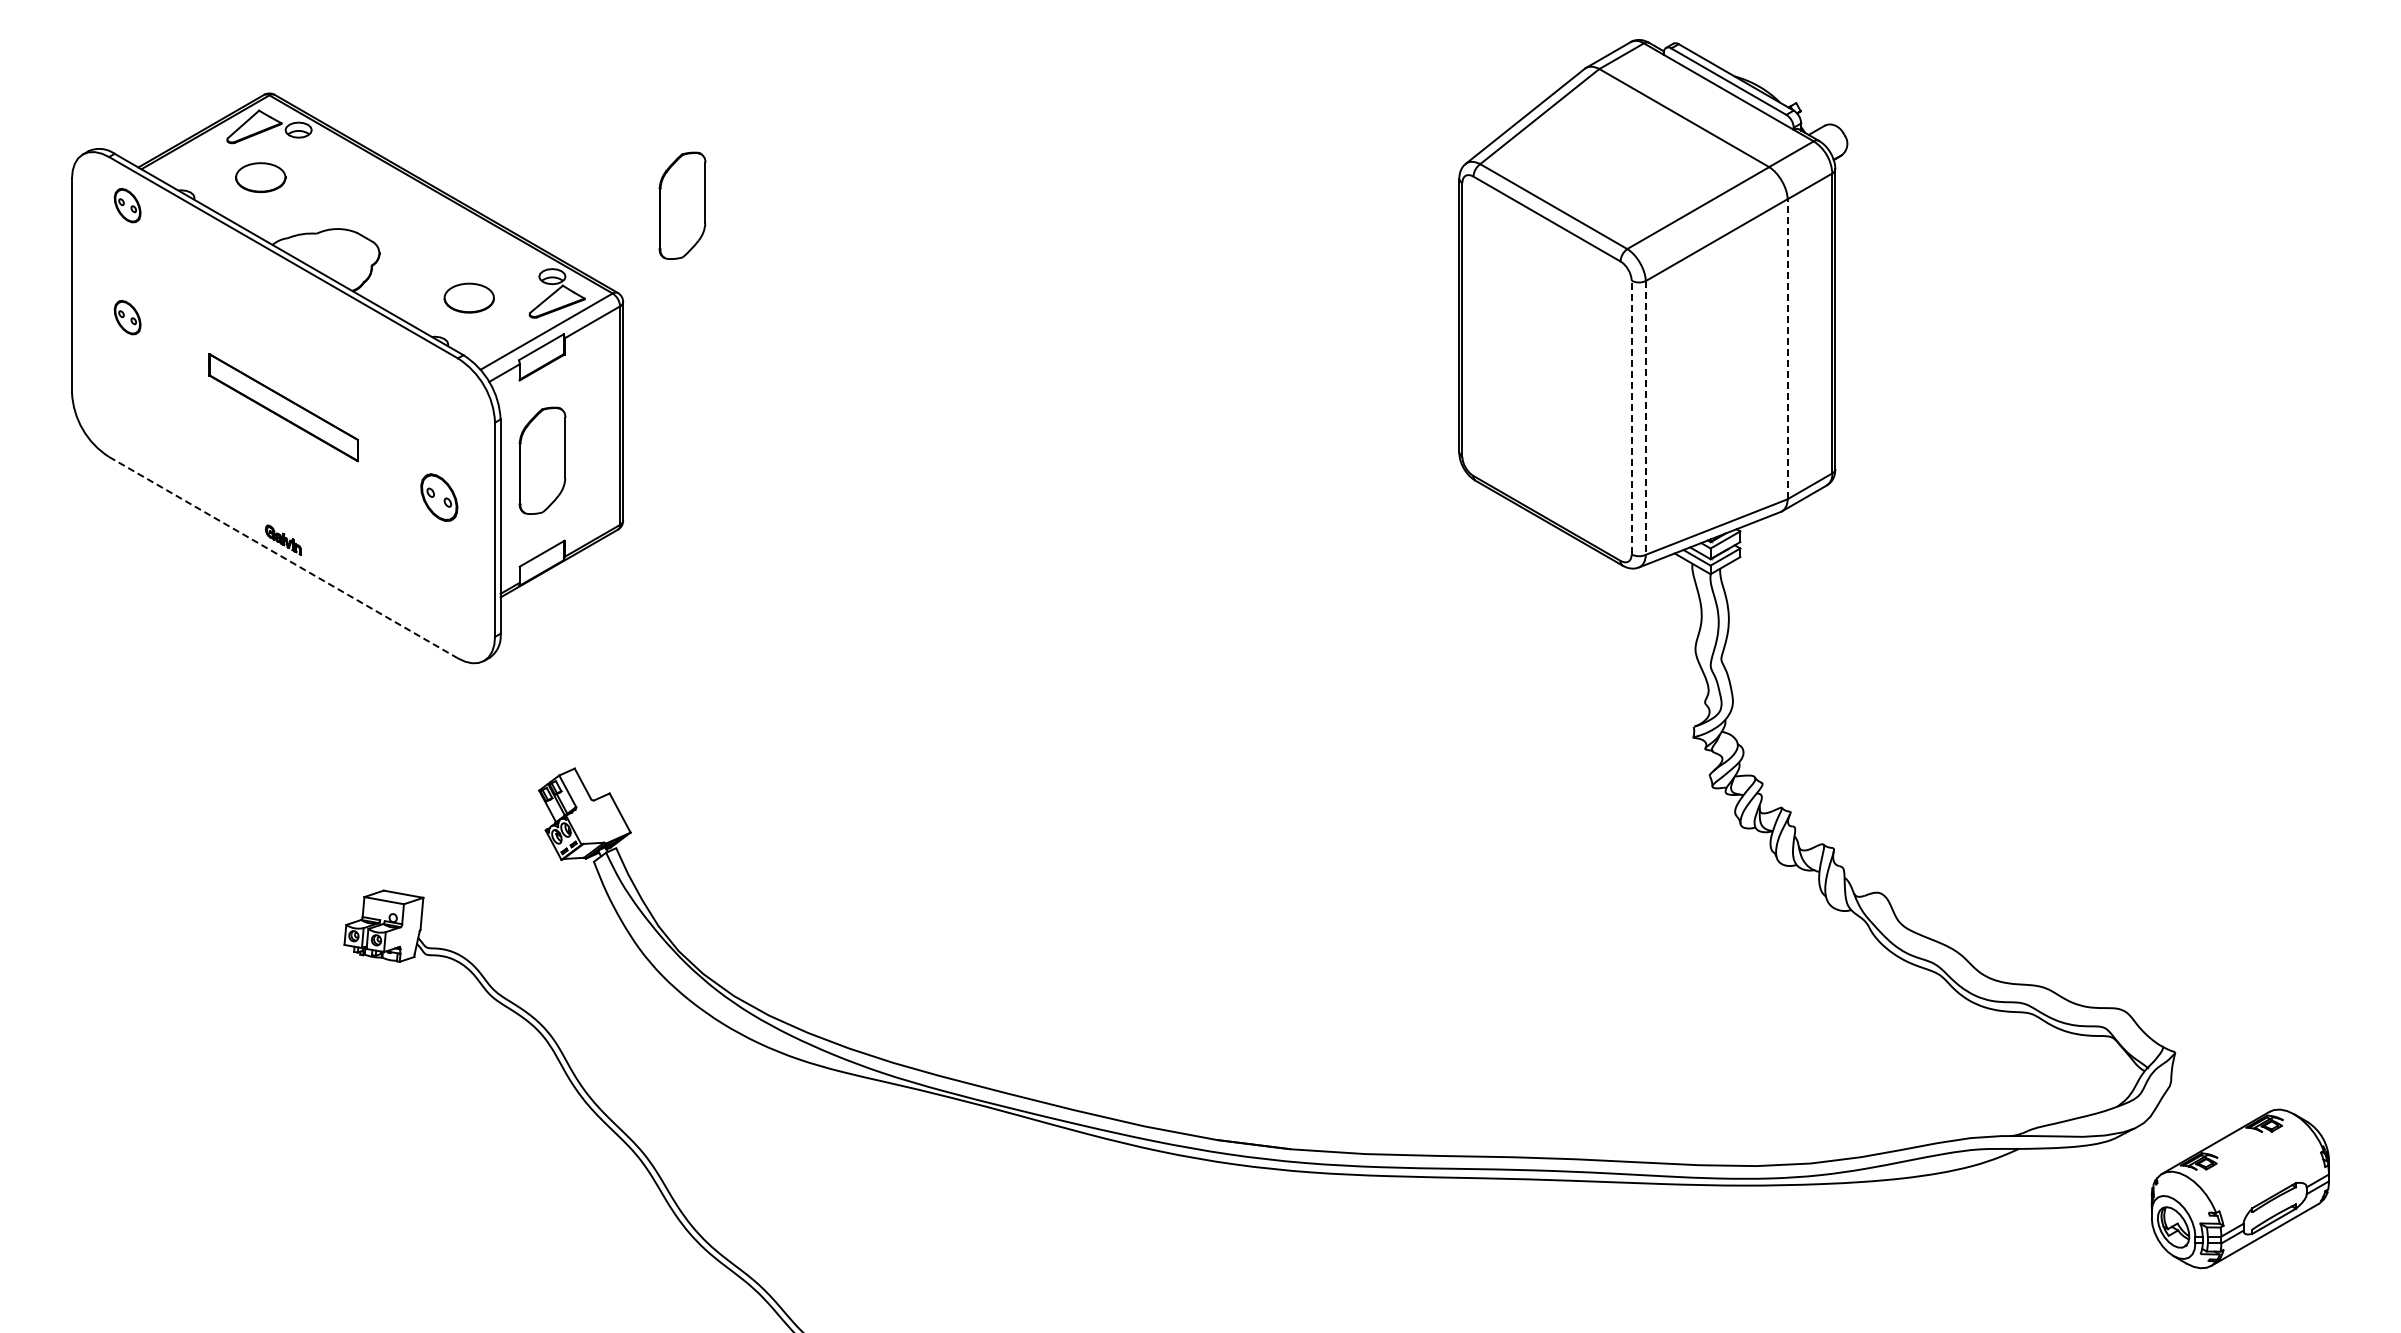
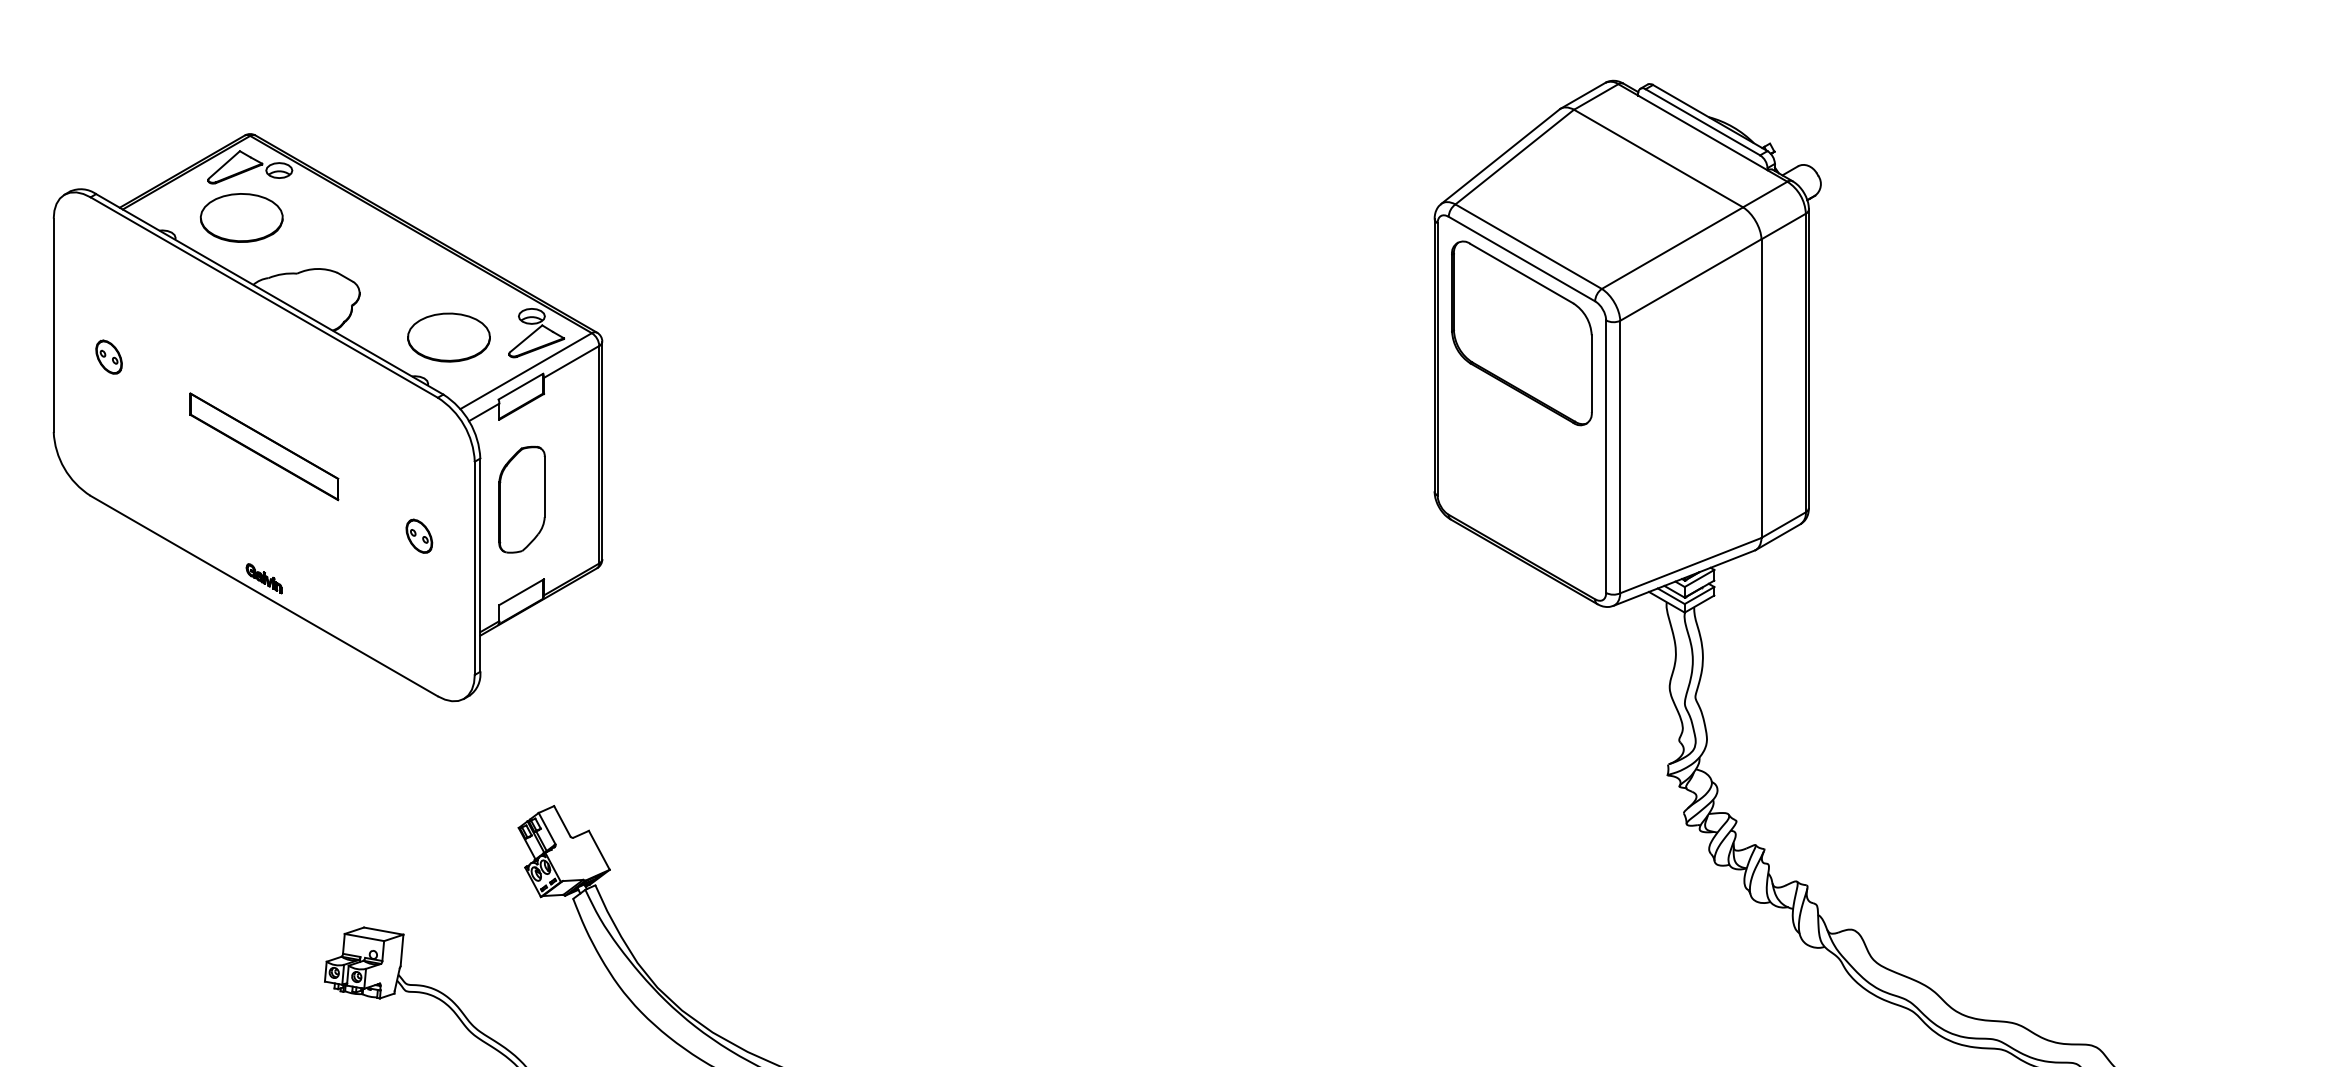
part: (260, 177) -> (241, 217), size x1.67
part: (127, 205) -> (108, 245), removed
part: (682, 205) -> (661, 245), removed
part: (1546, 293) -> (1521, 333), added
part: (469, 298) -> (449, 338), size x1.67
line: (1787, 349) -> (1761, 388), dashed -> solid
line: (1631, 417) -> (1606, 456), dashed -> solid
line: (1645, 417) -> (1619, 456), dashed -> solid
part: (439, 497) -> (419, 536), size x0.71
line: (283, 557) -> (264, 595), dashed -> solid

